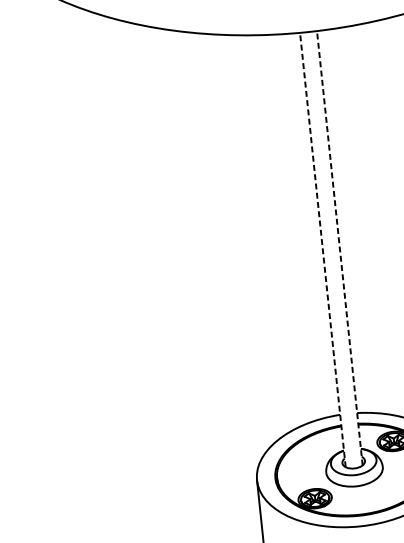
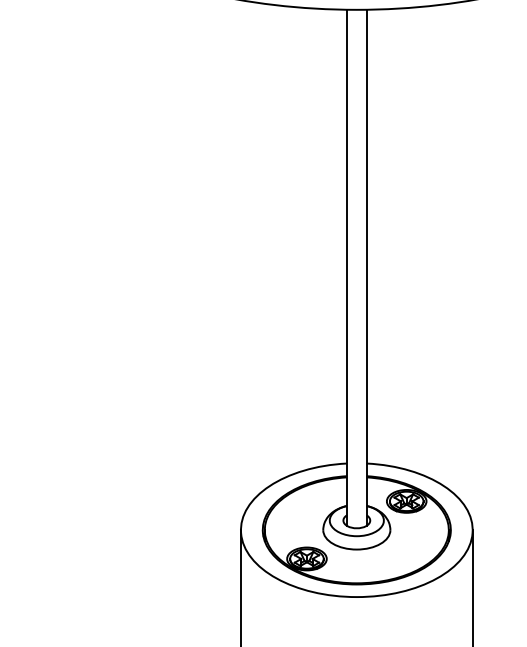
line: (339, 248) -> (366, 267), dashed -> solid
line: (322, 249) -> (346, 267), dashed -> solid

